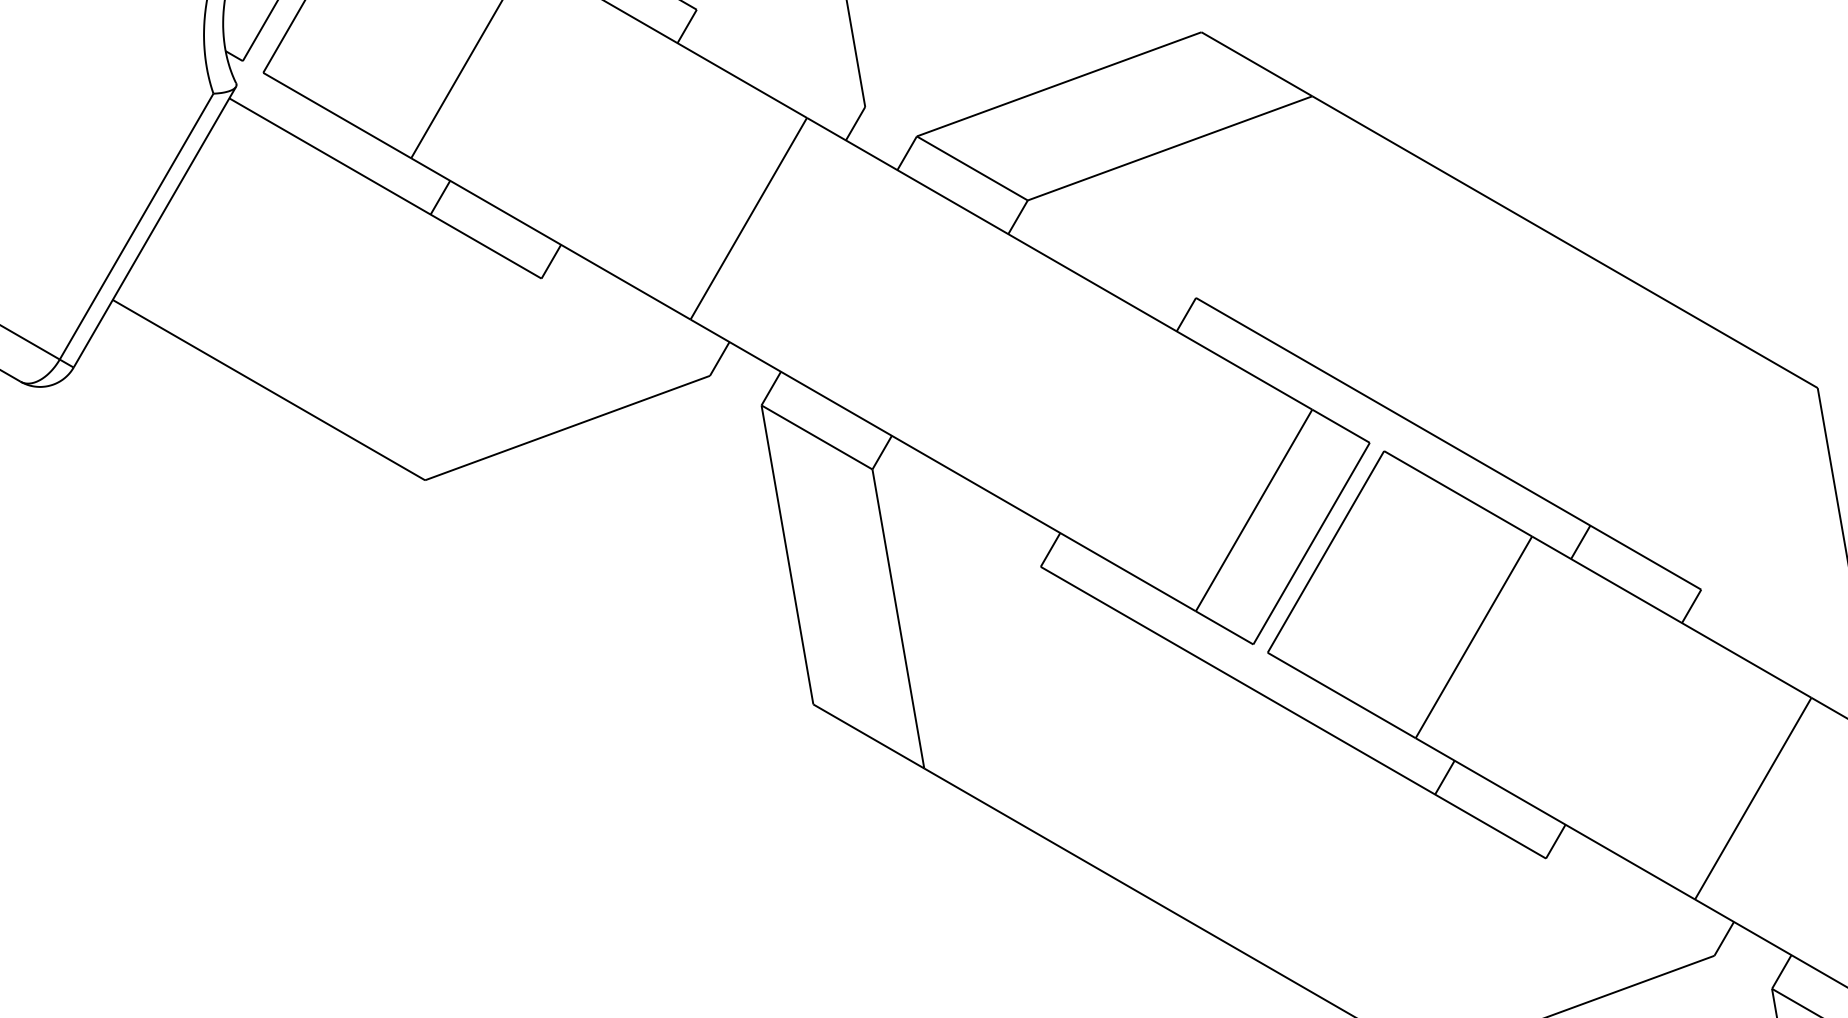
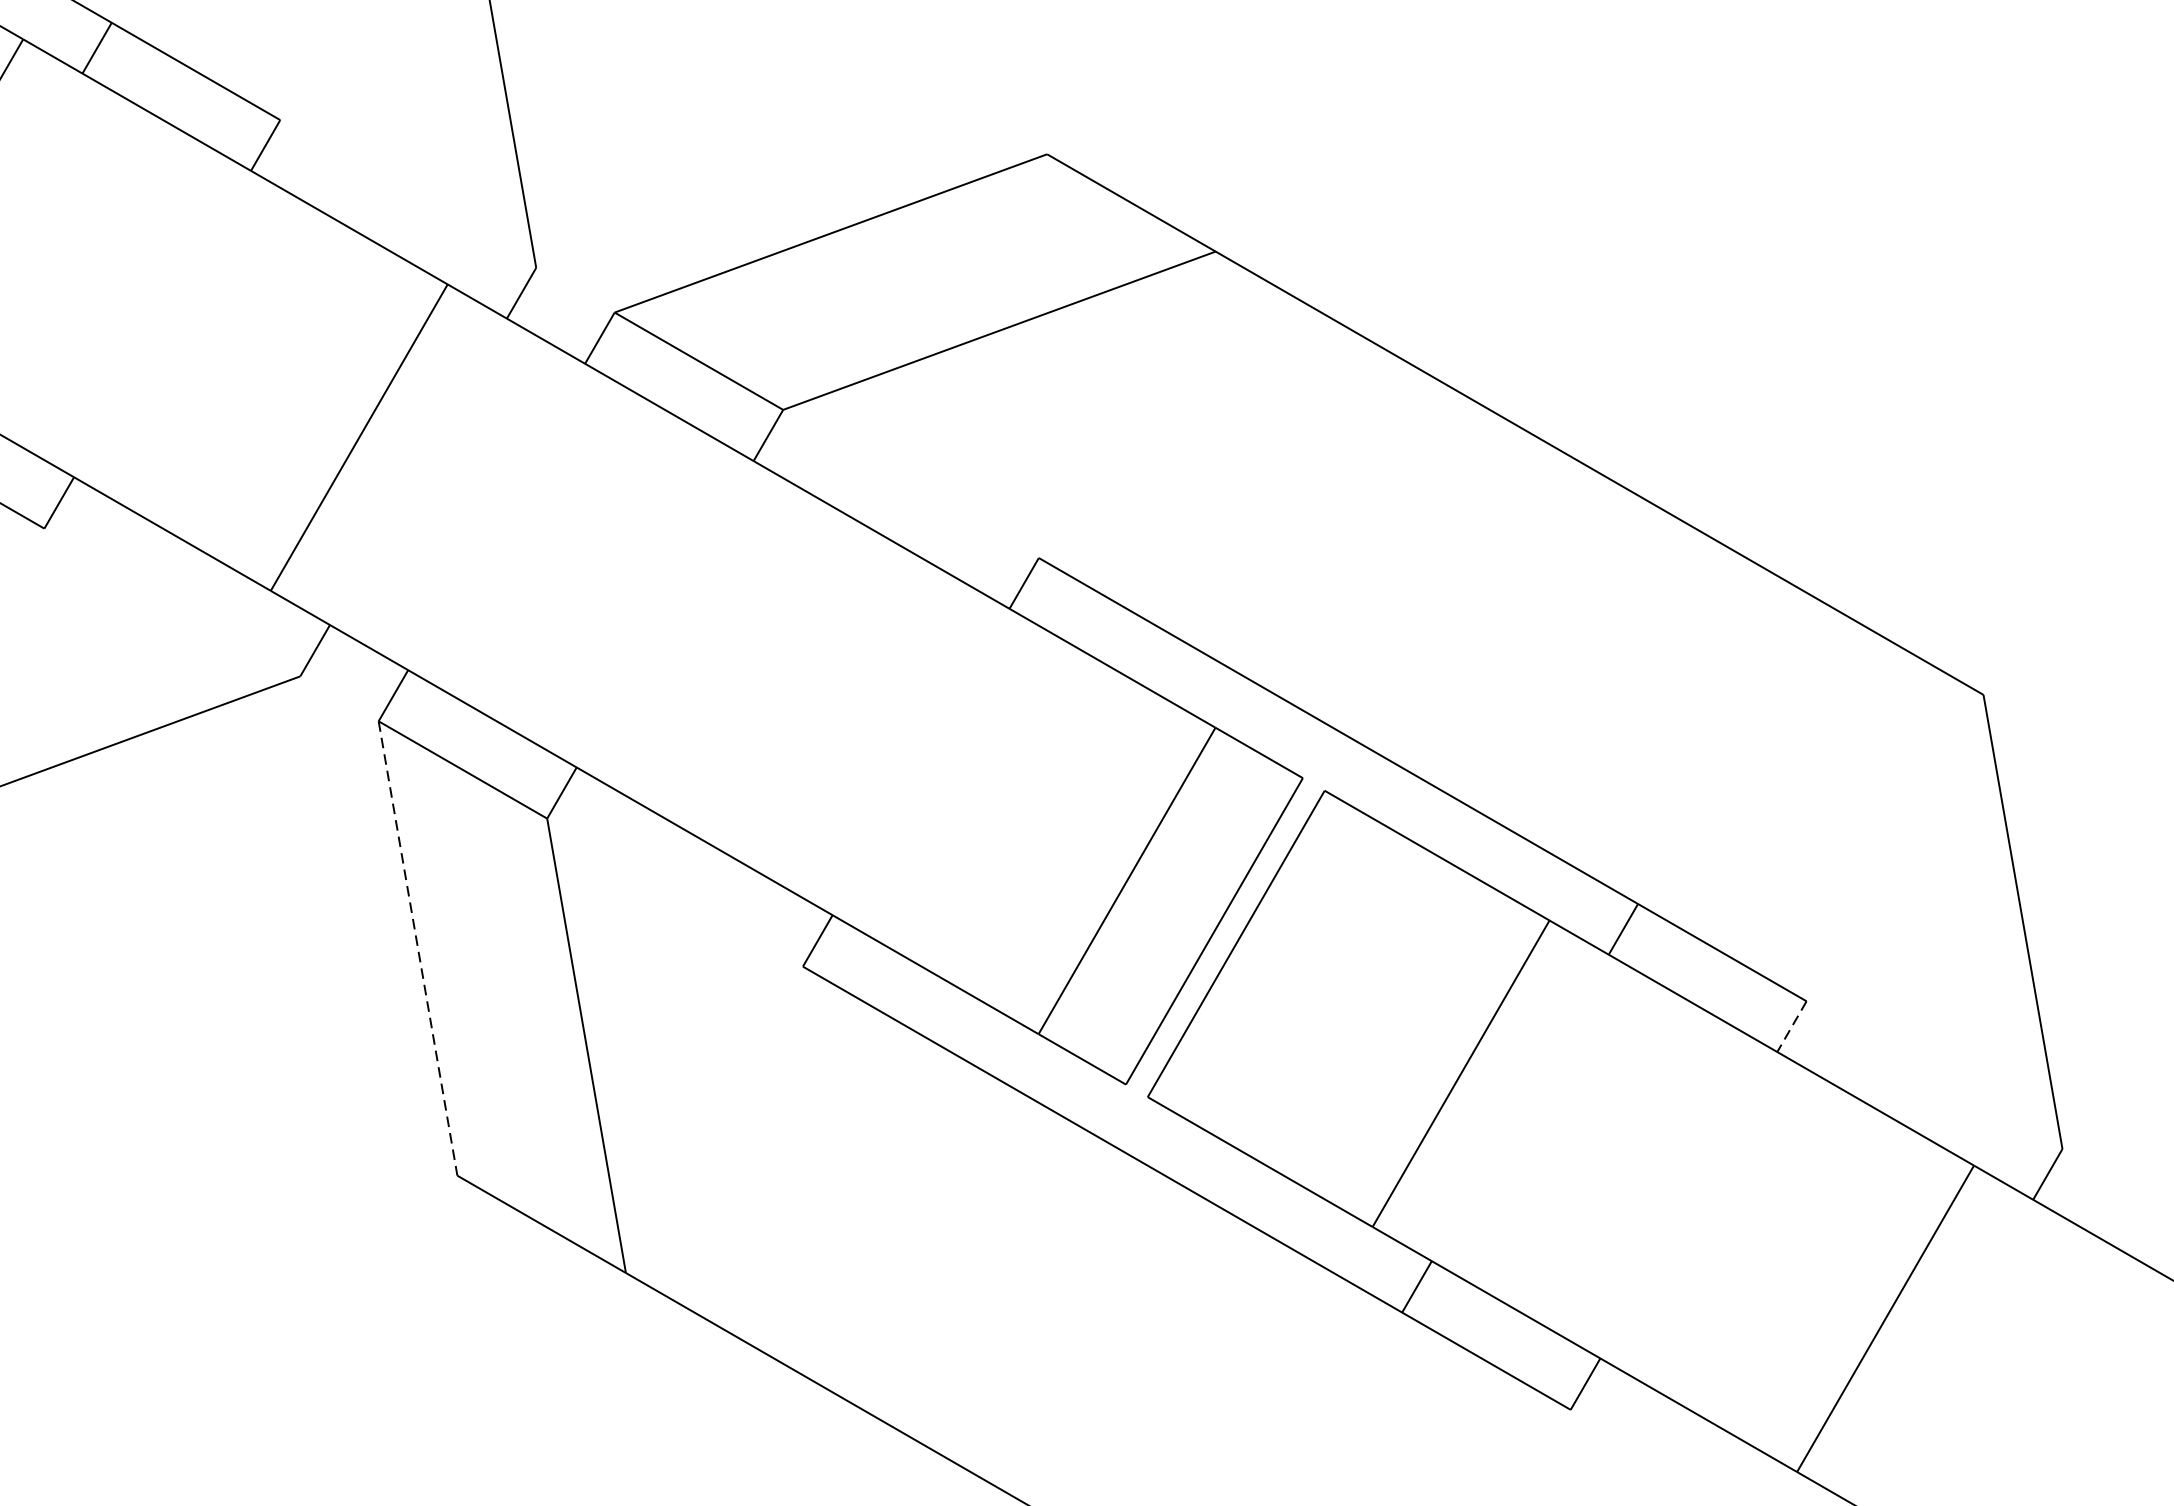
line: (787, 554) -> (418, 947), solid -> dashed
line: (1691, 606) -> (1791, 1026), solid -> dashed

